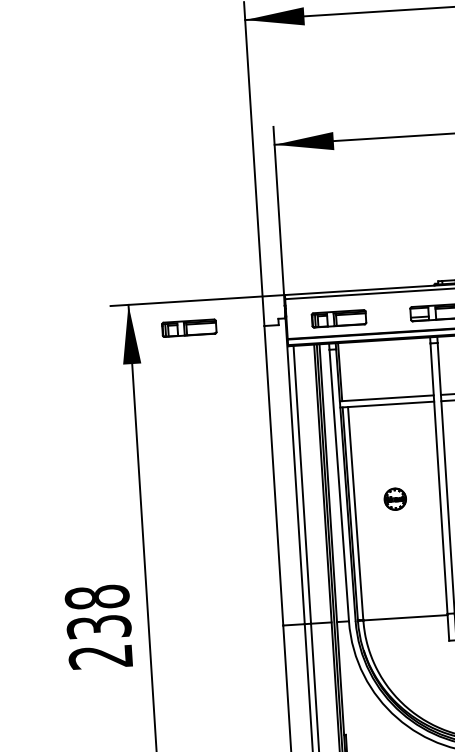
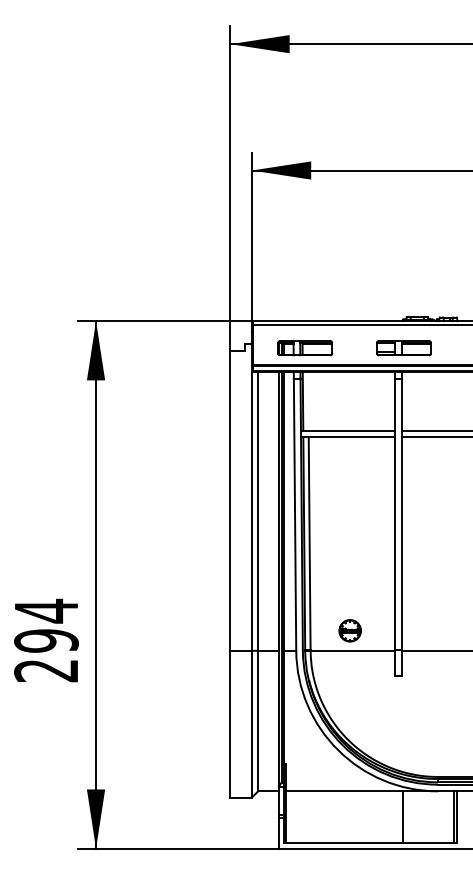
part: (189, 328) -> (155, 348), removed
part: (394, 498) -> (349, 630), moved
text: (98, 611) -> (46, 625), 238 -> 294

